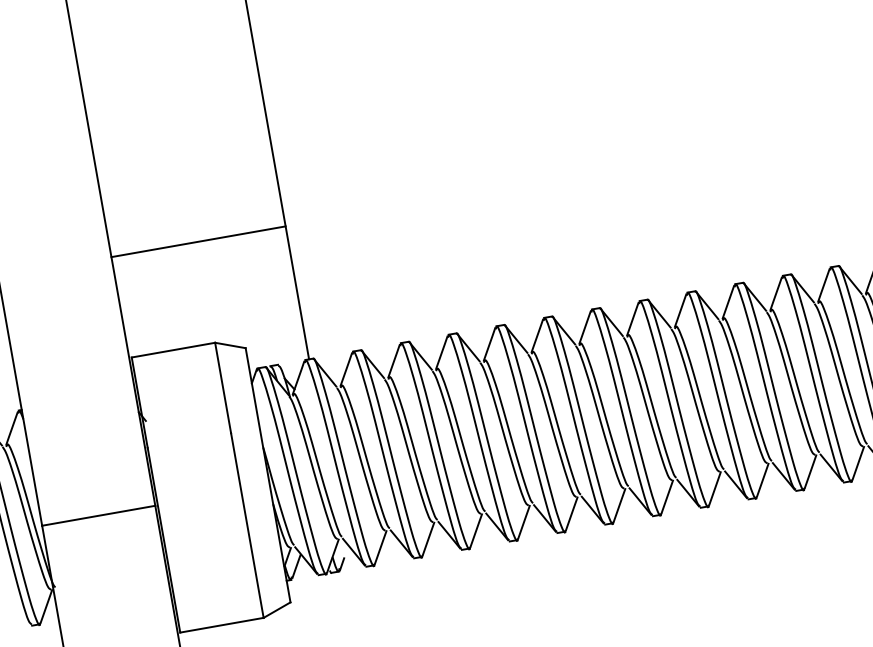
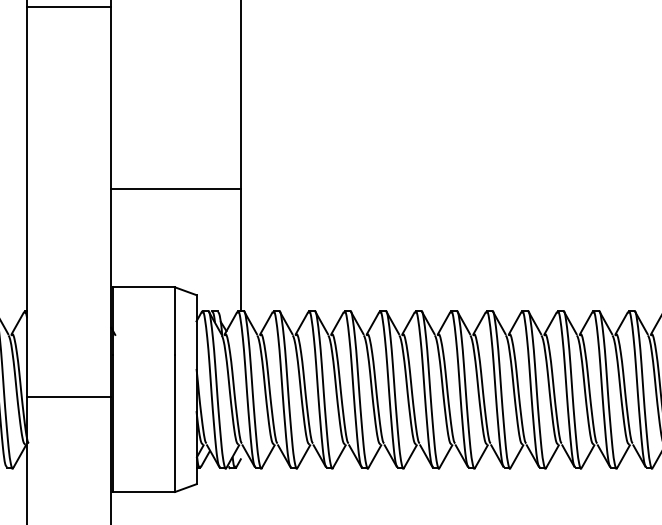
line: (197, 242) -> (175, 189), moved

